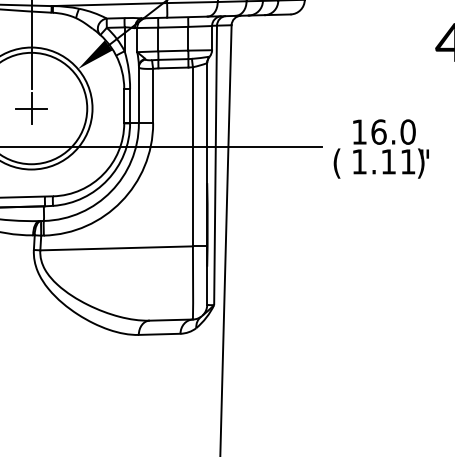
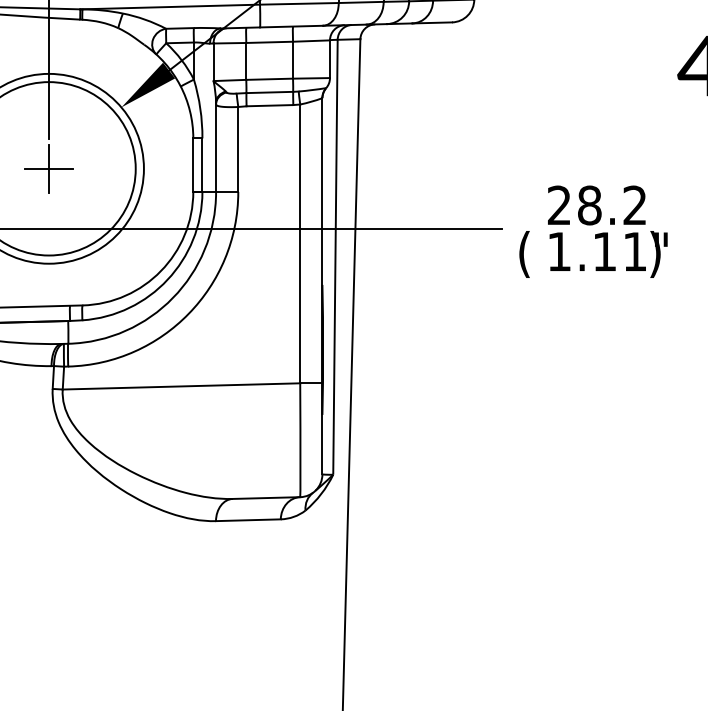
text: (383, 131) -> (596, 204), 16.0 -> 28.2

